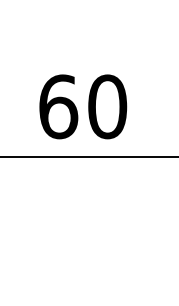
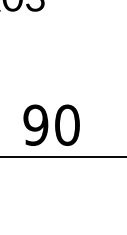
text: (57, 105) -> (35, 124), 60 -> 90

